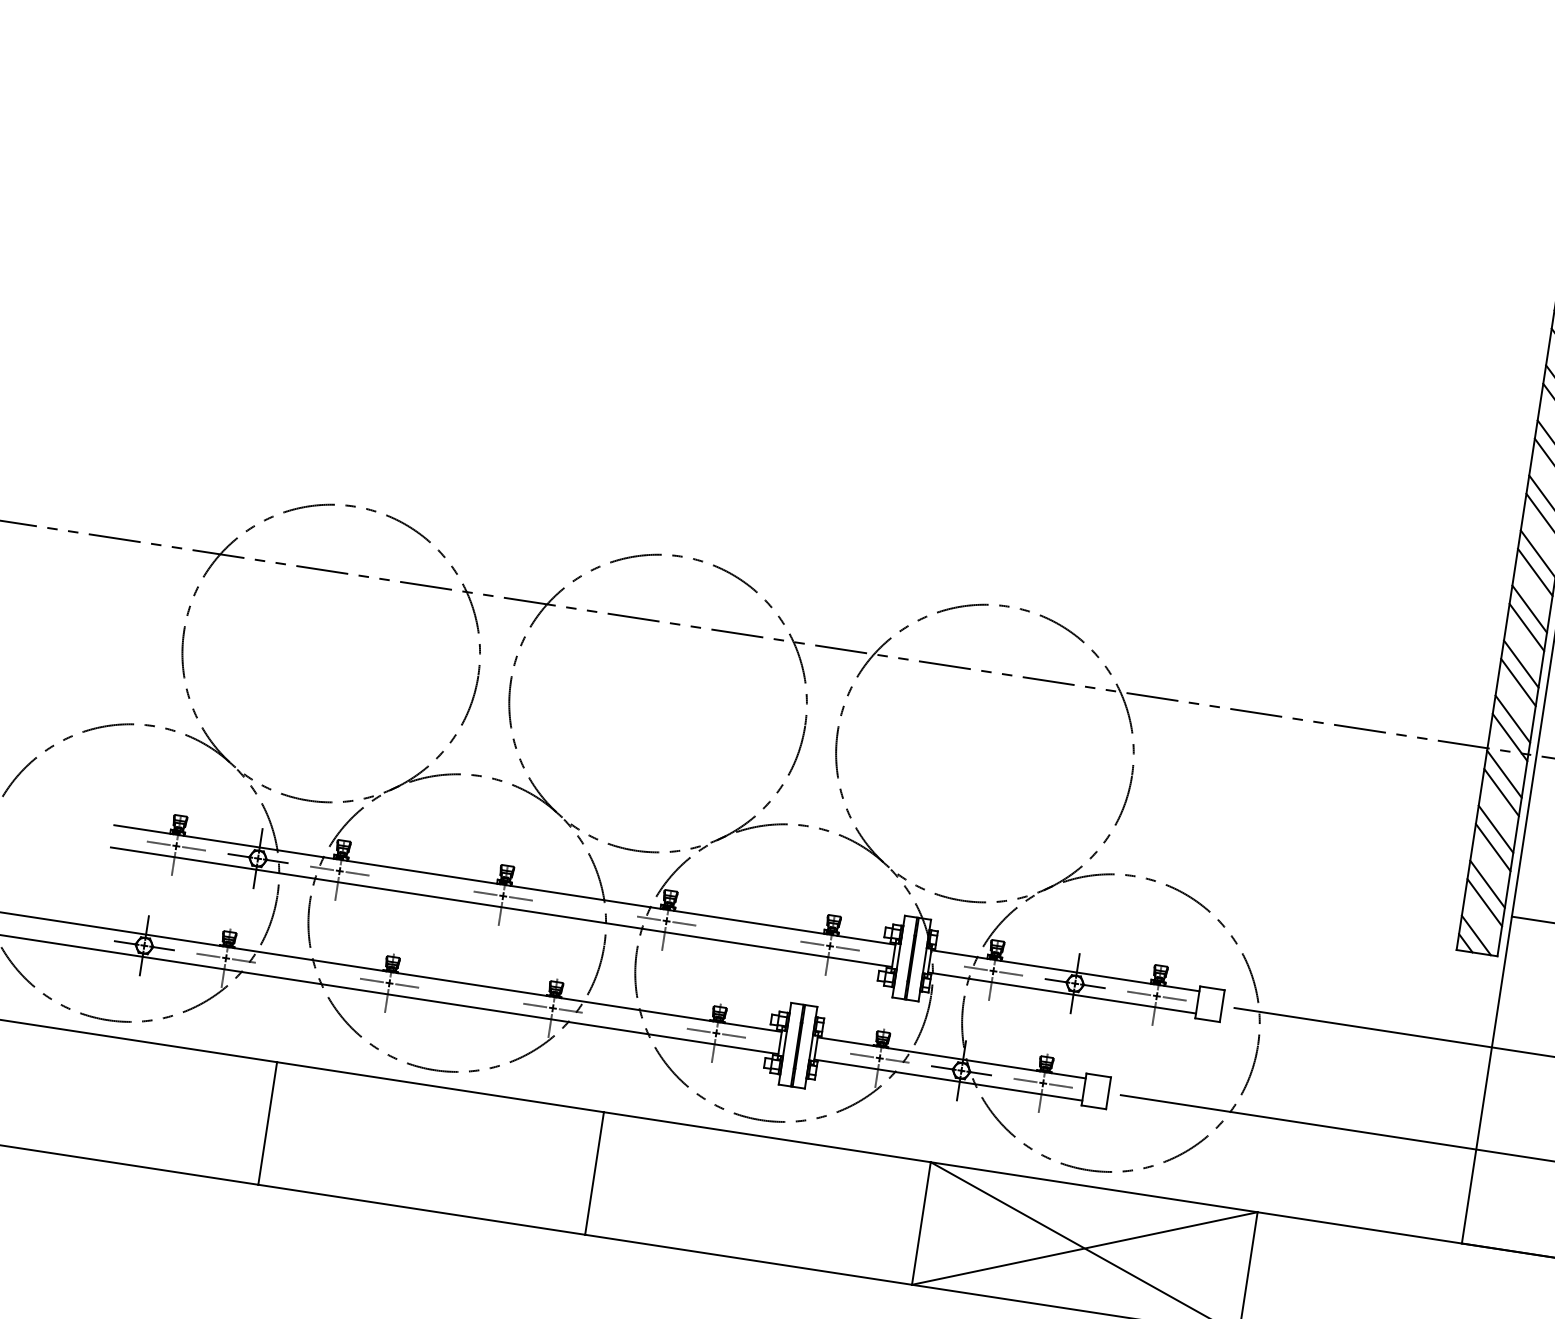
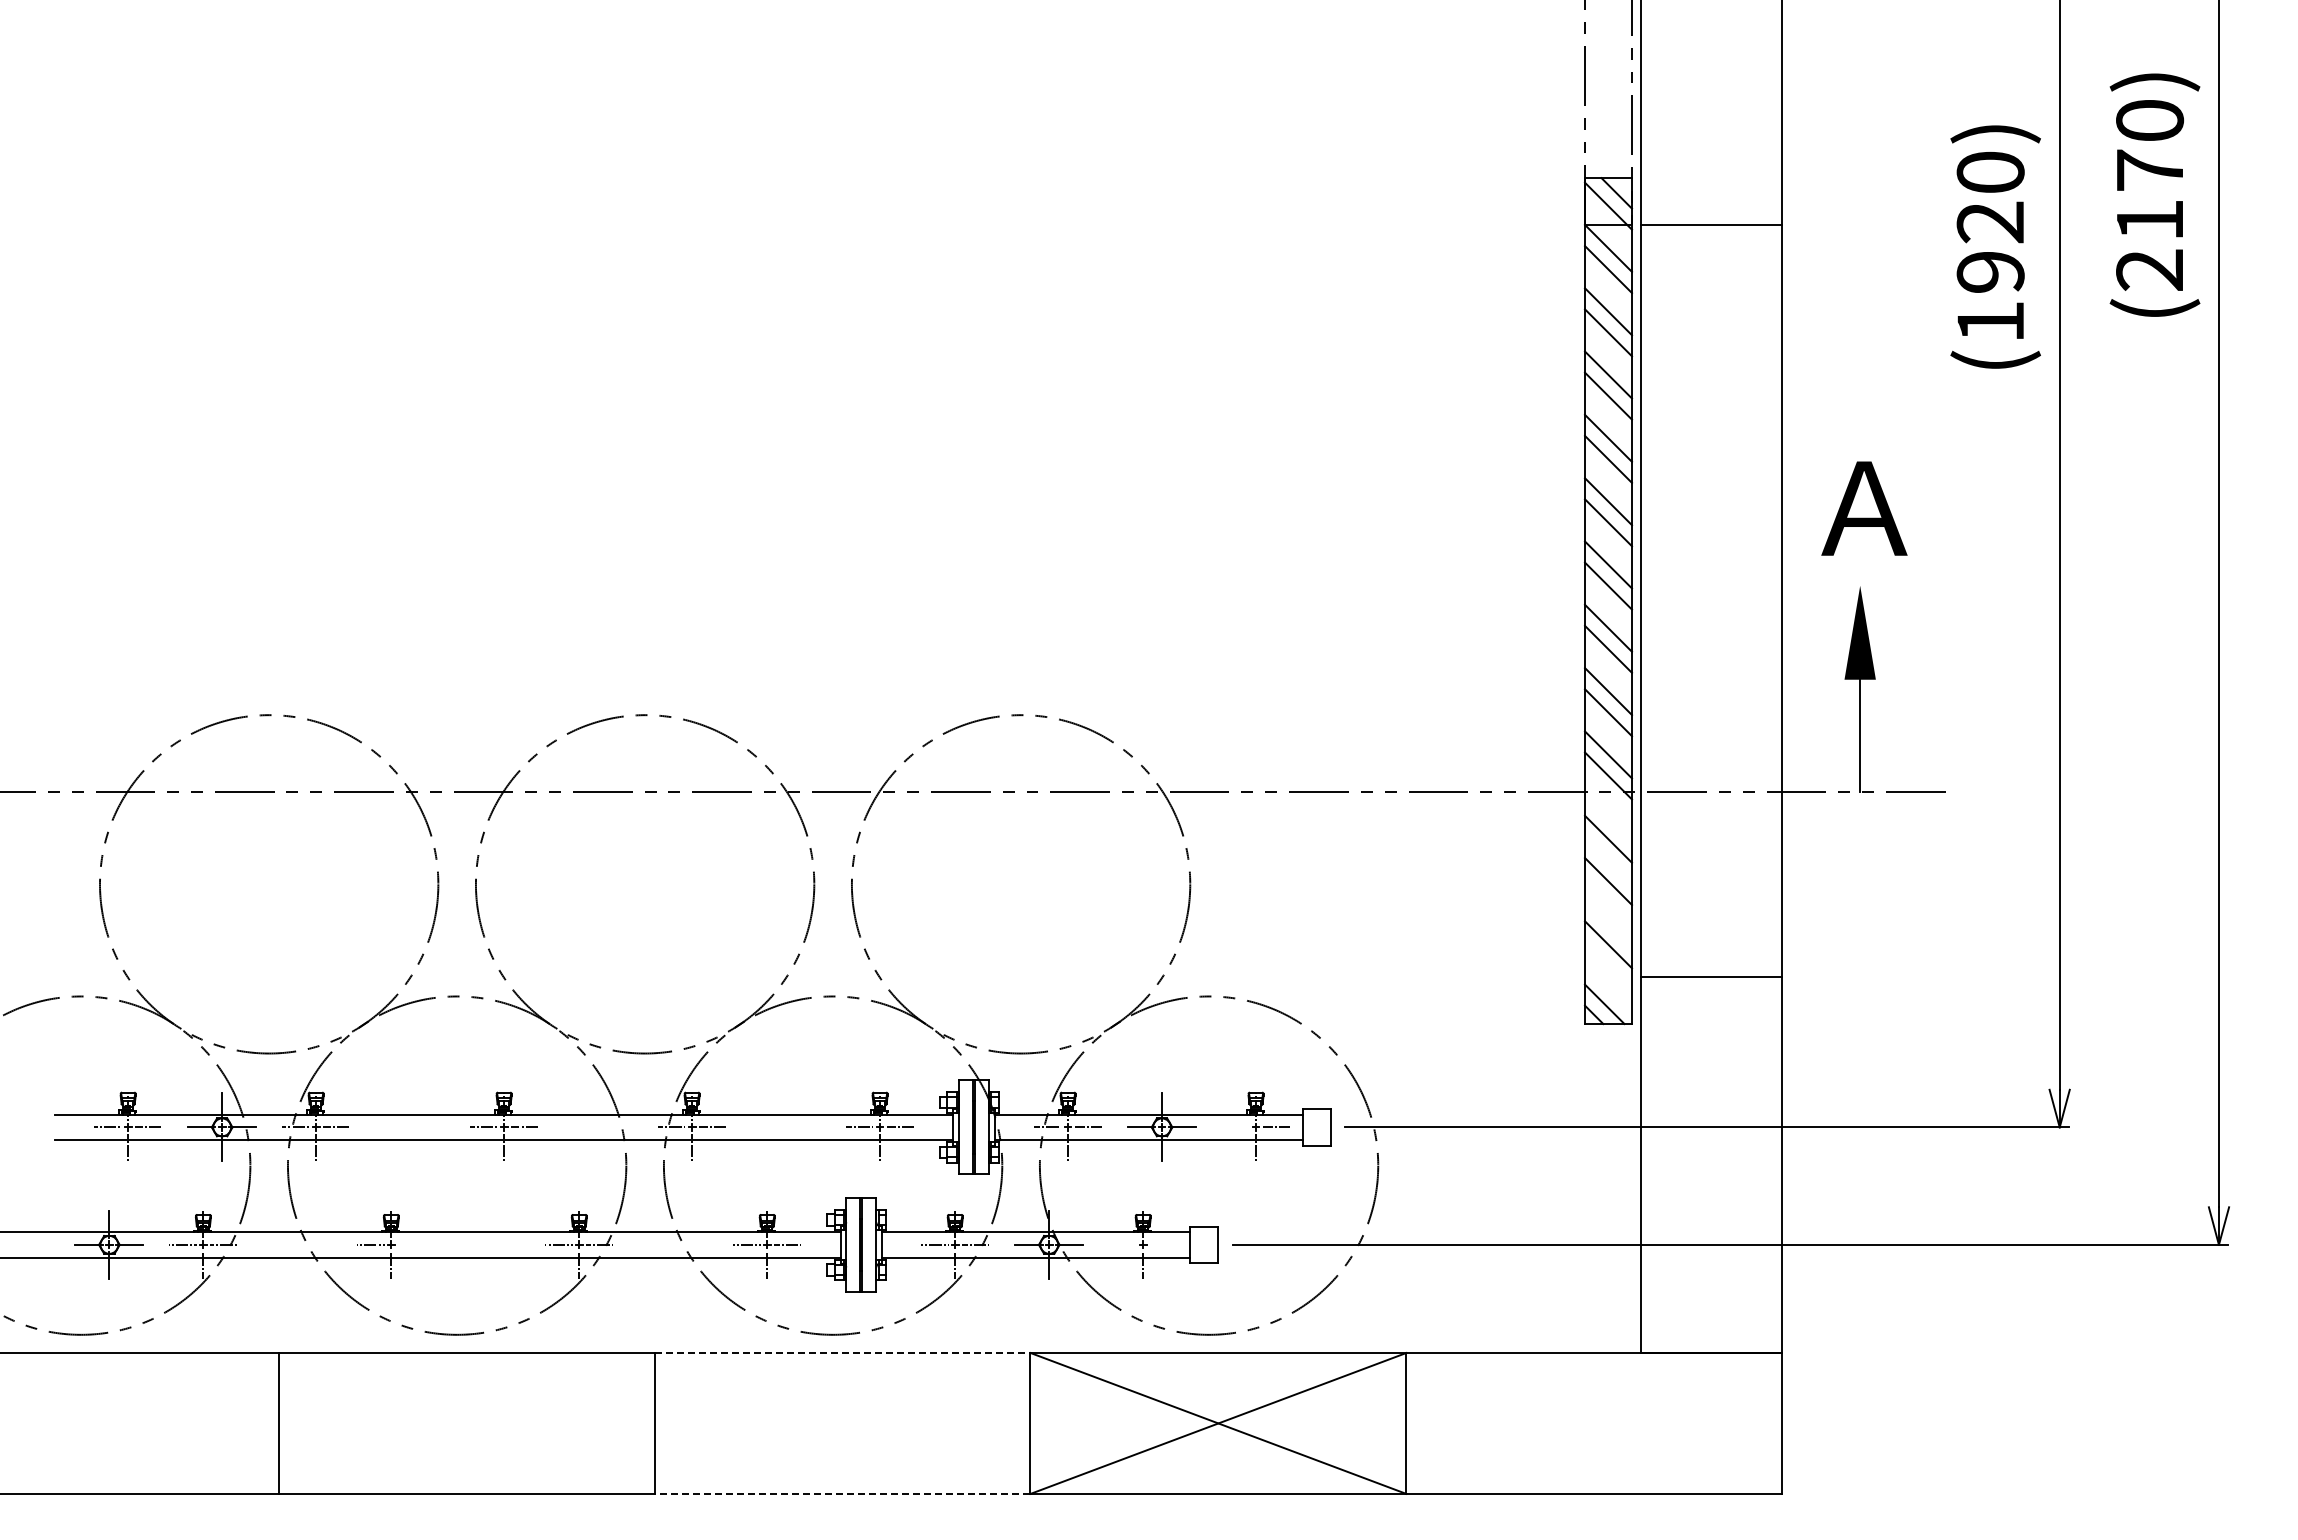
line: (1504, 773) -> (1608, 817), removed
line: (1493, 847) -> (1608, 902), removed
line: (1484, 902) -> (1608, 965), removed
line: (407, 985) -> (411, 1244), removed
line: (1139, 993) -> (1235, 1127), removed
line: (1025, 1080) -> (1122, 1244), removed
line: (1060, 1085) -> (1163, 1244), removed
line: (767, 1136) -> (842, 1352), solid -> dashed
line: (748, 1259) -> (842, 1493), solid -> dashed

